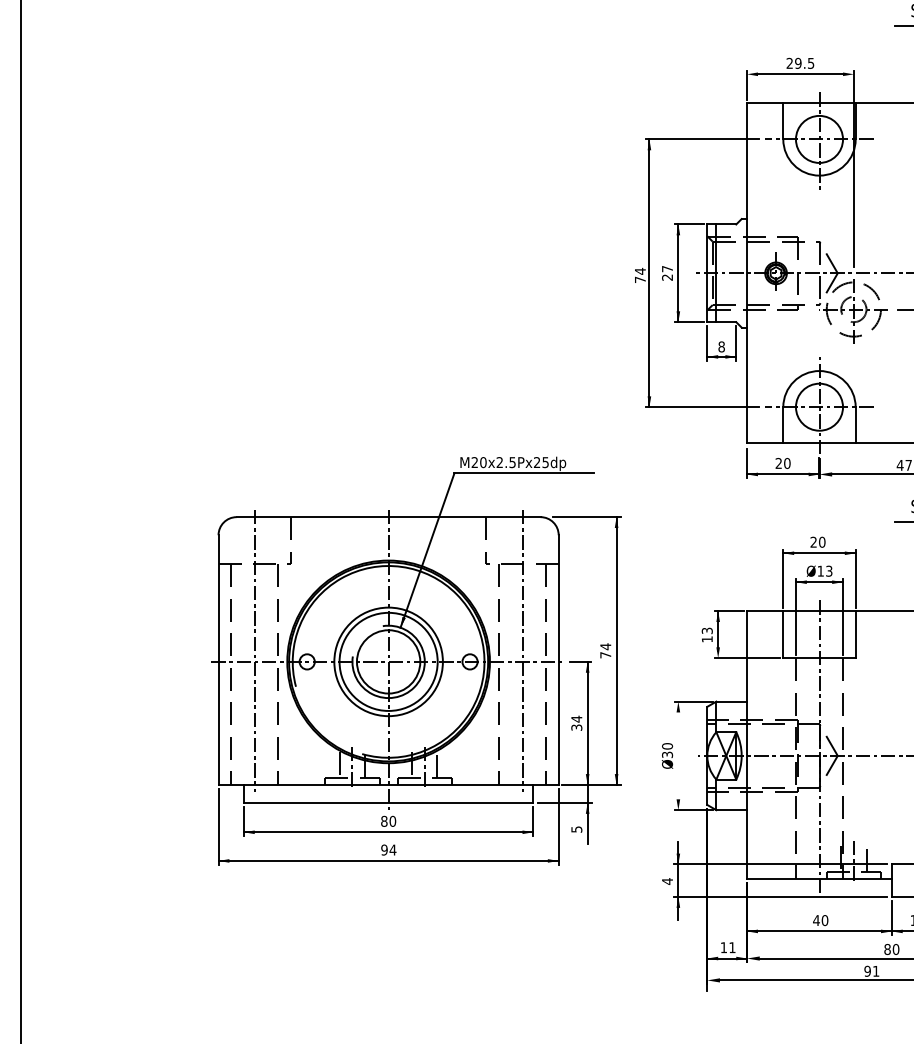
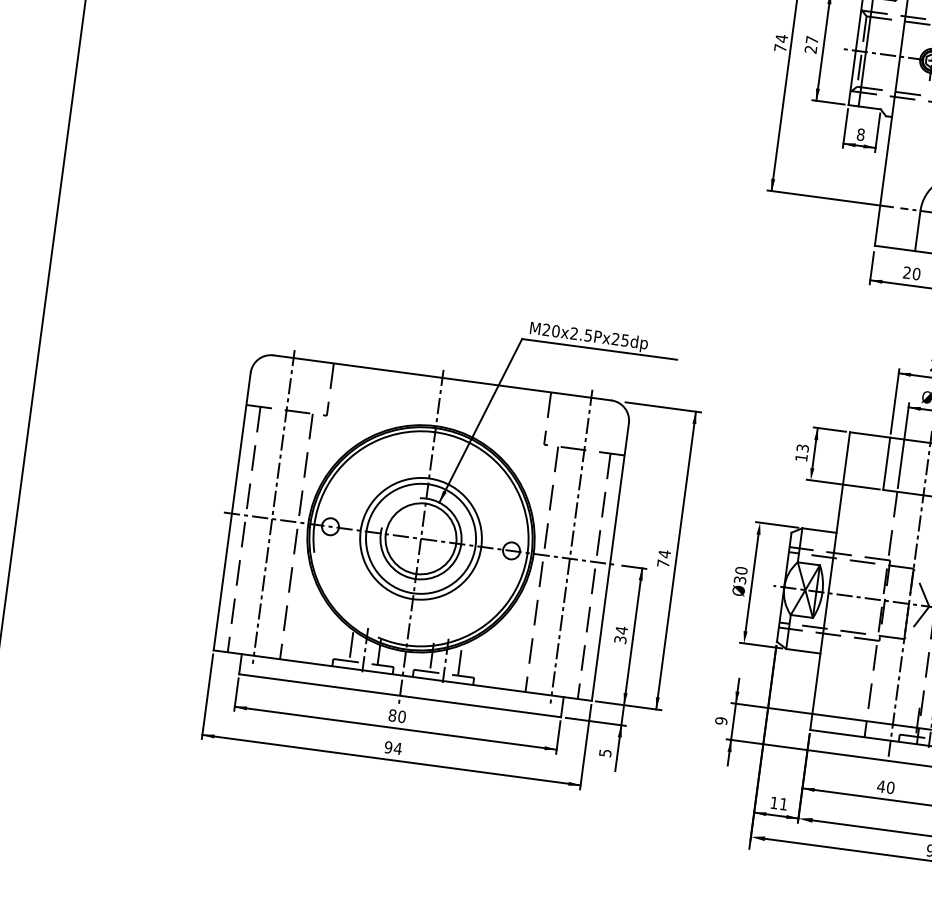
part: (416, 660) -> (452, 541), moved
line: (678, 755) -> (752, 582), added
text: (667, 881) -> (721, 721), 4 -> 9

